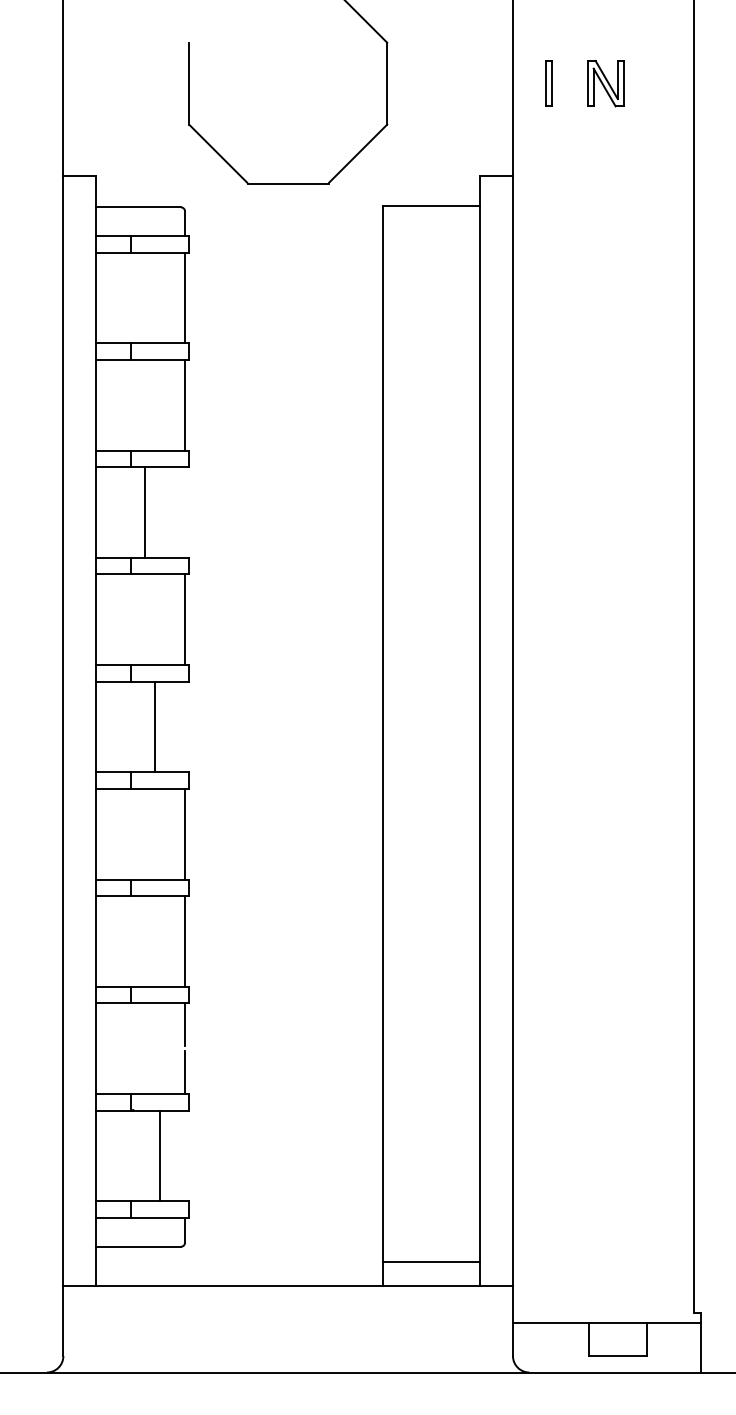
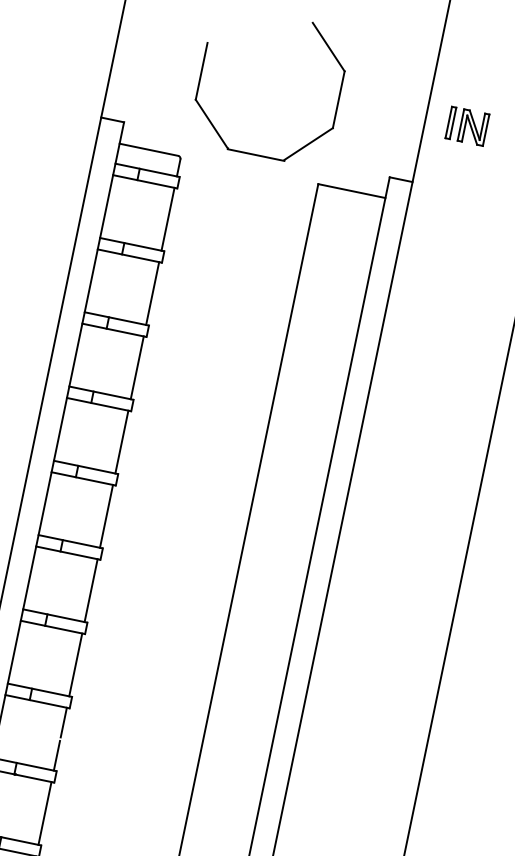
part: (605, 83) -> (473, 127), moved
line: (145, 512) -> (137, 367), moved
line: (155, 726) -> (106, 516), moved
line: (160, 1155) -> (45, 813), moved

